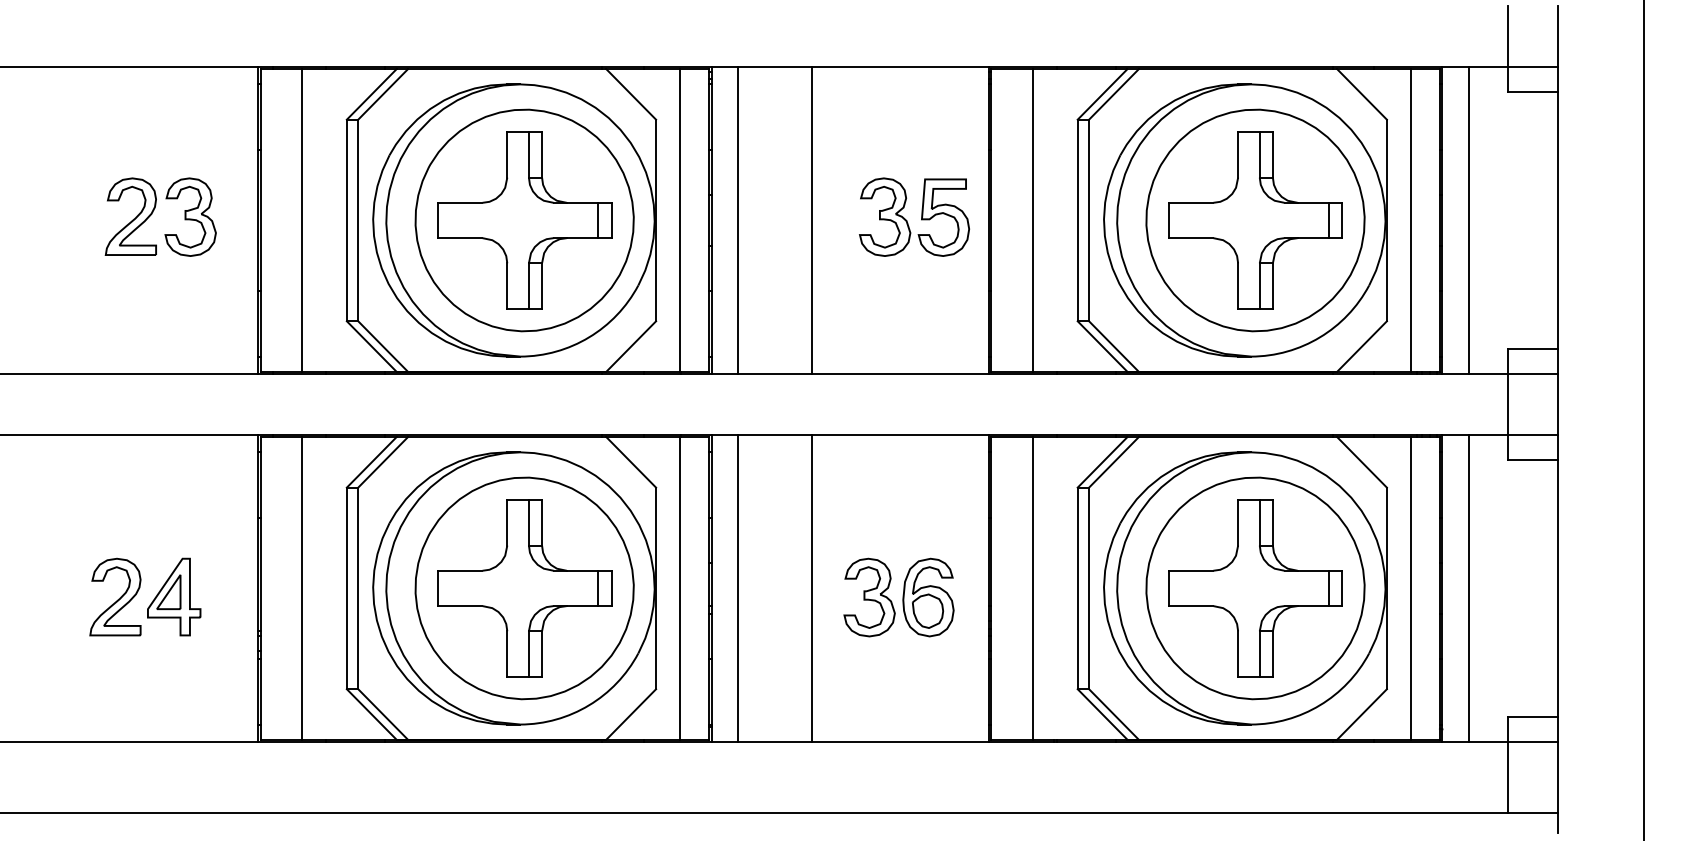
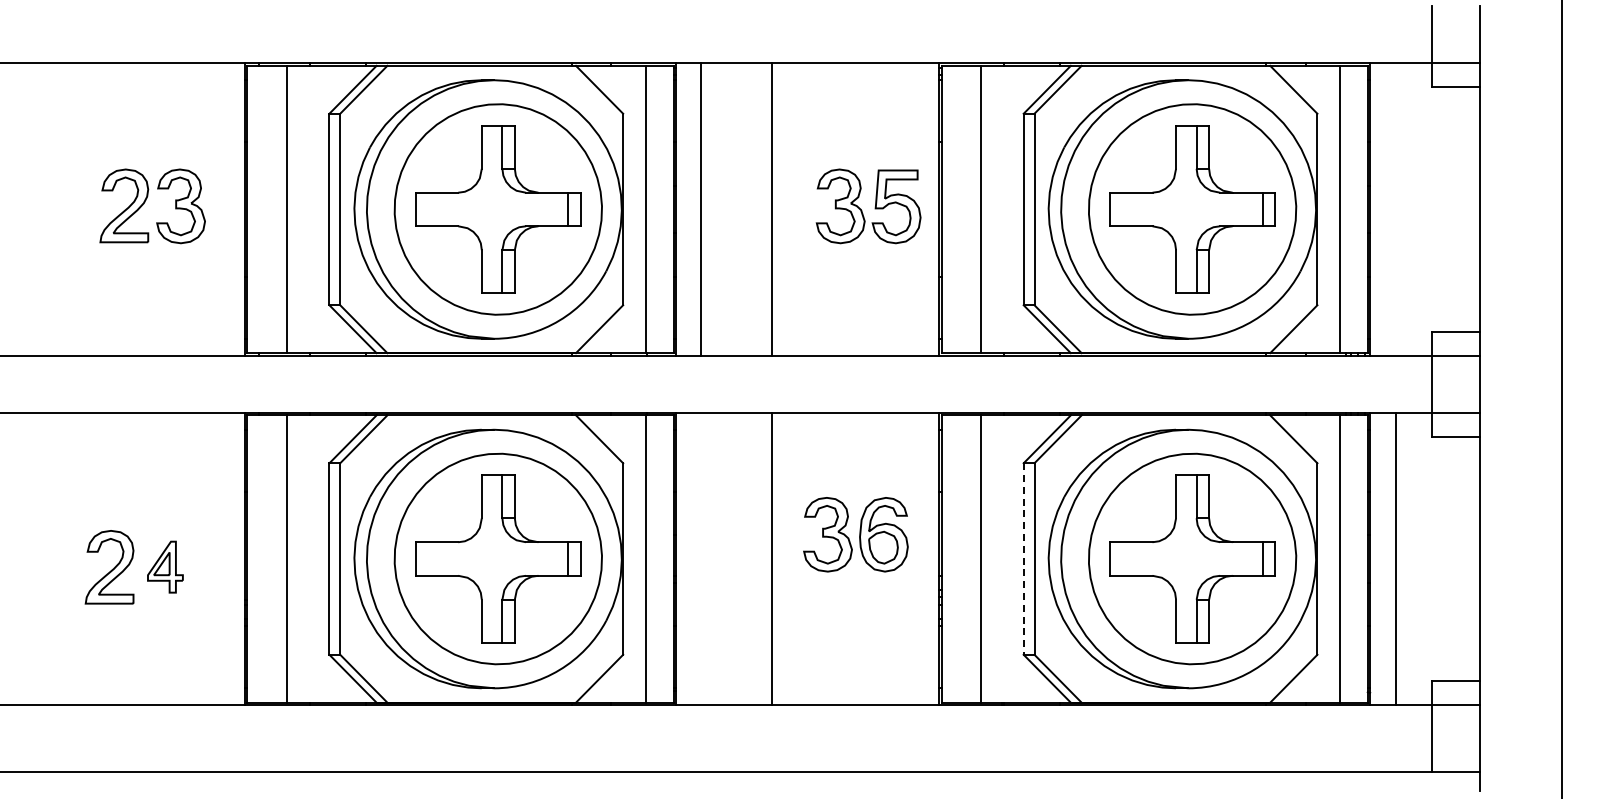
line: (1469, 220) -> (1395, 209), removed
line: (738, 587) -> (701, 558), removed
line: (1077, 588) -> (1023, 559), solid -> dashed
part: (174, 596) -> (165, 566), size x0.7
part: (898, 597) -> (855, 534), moved

